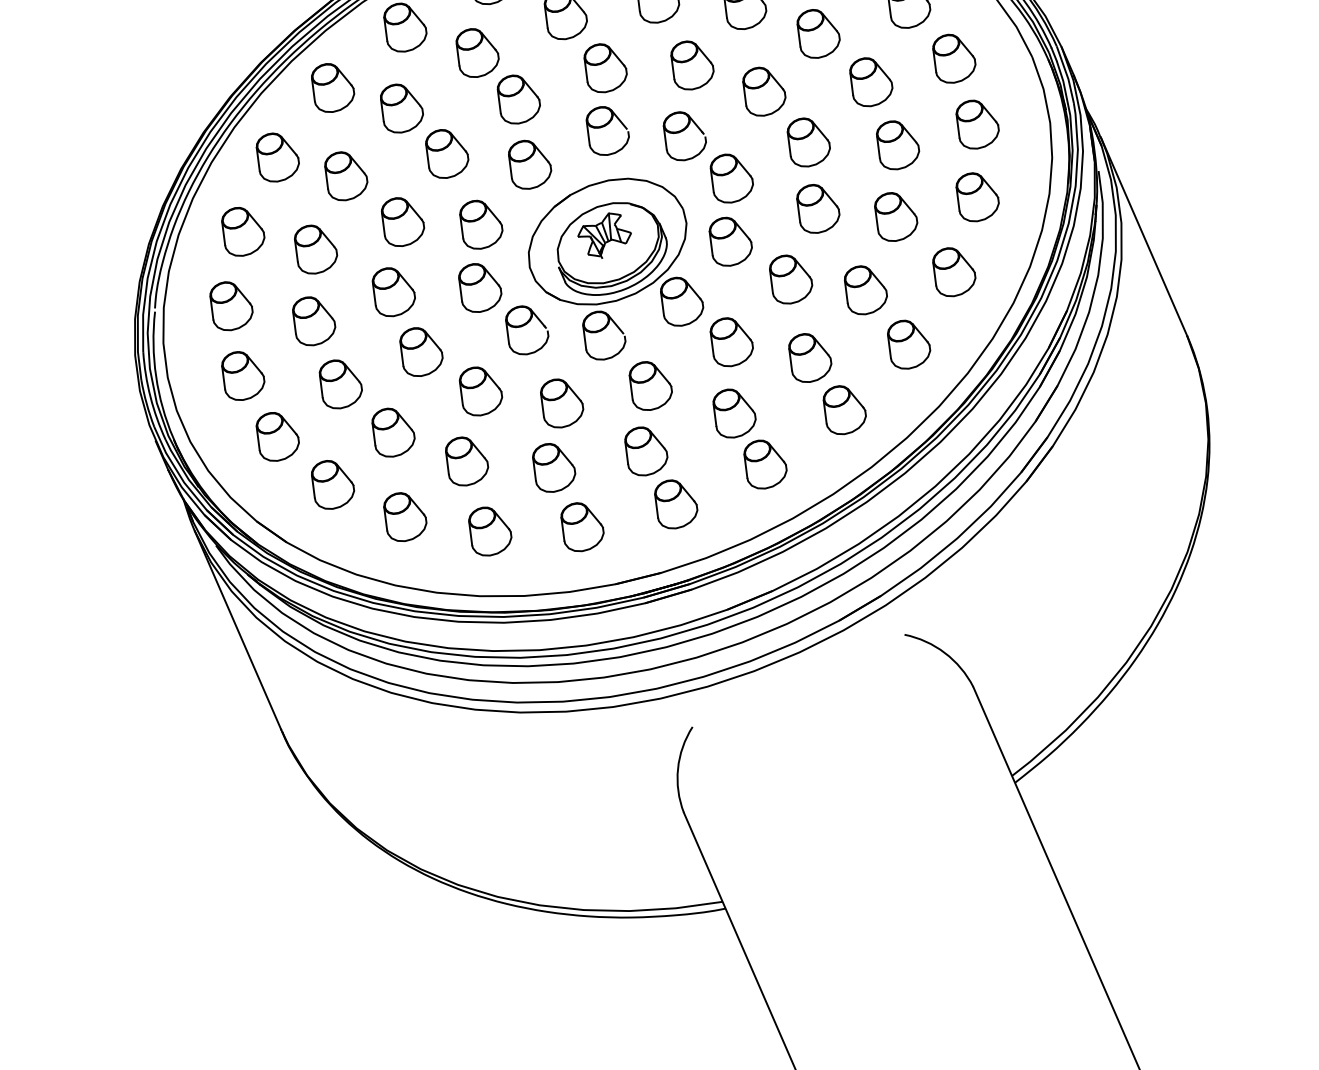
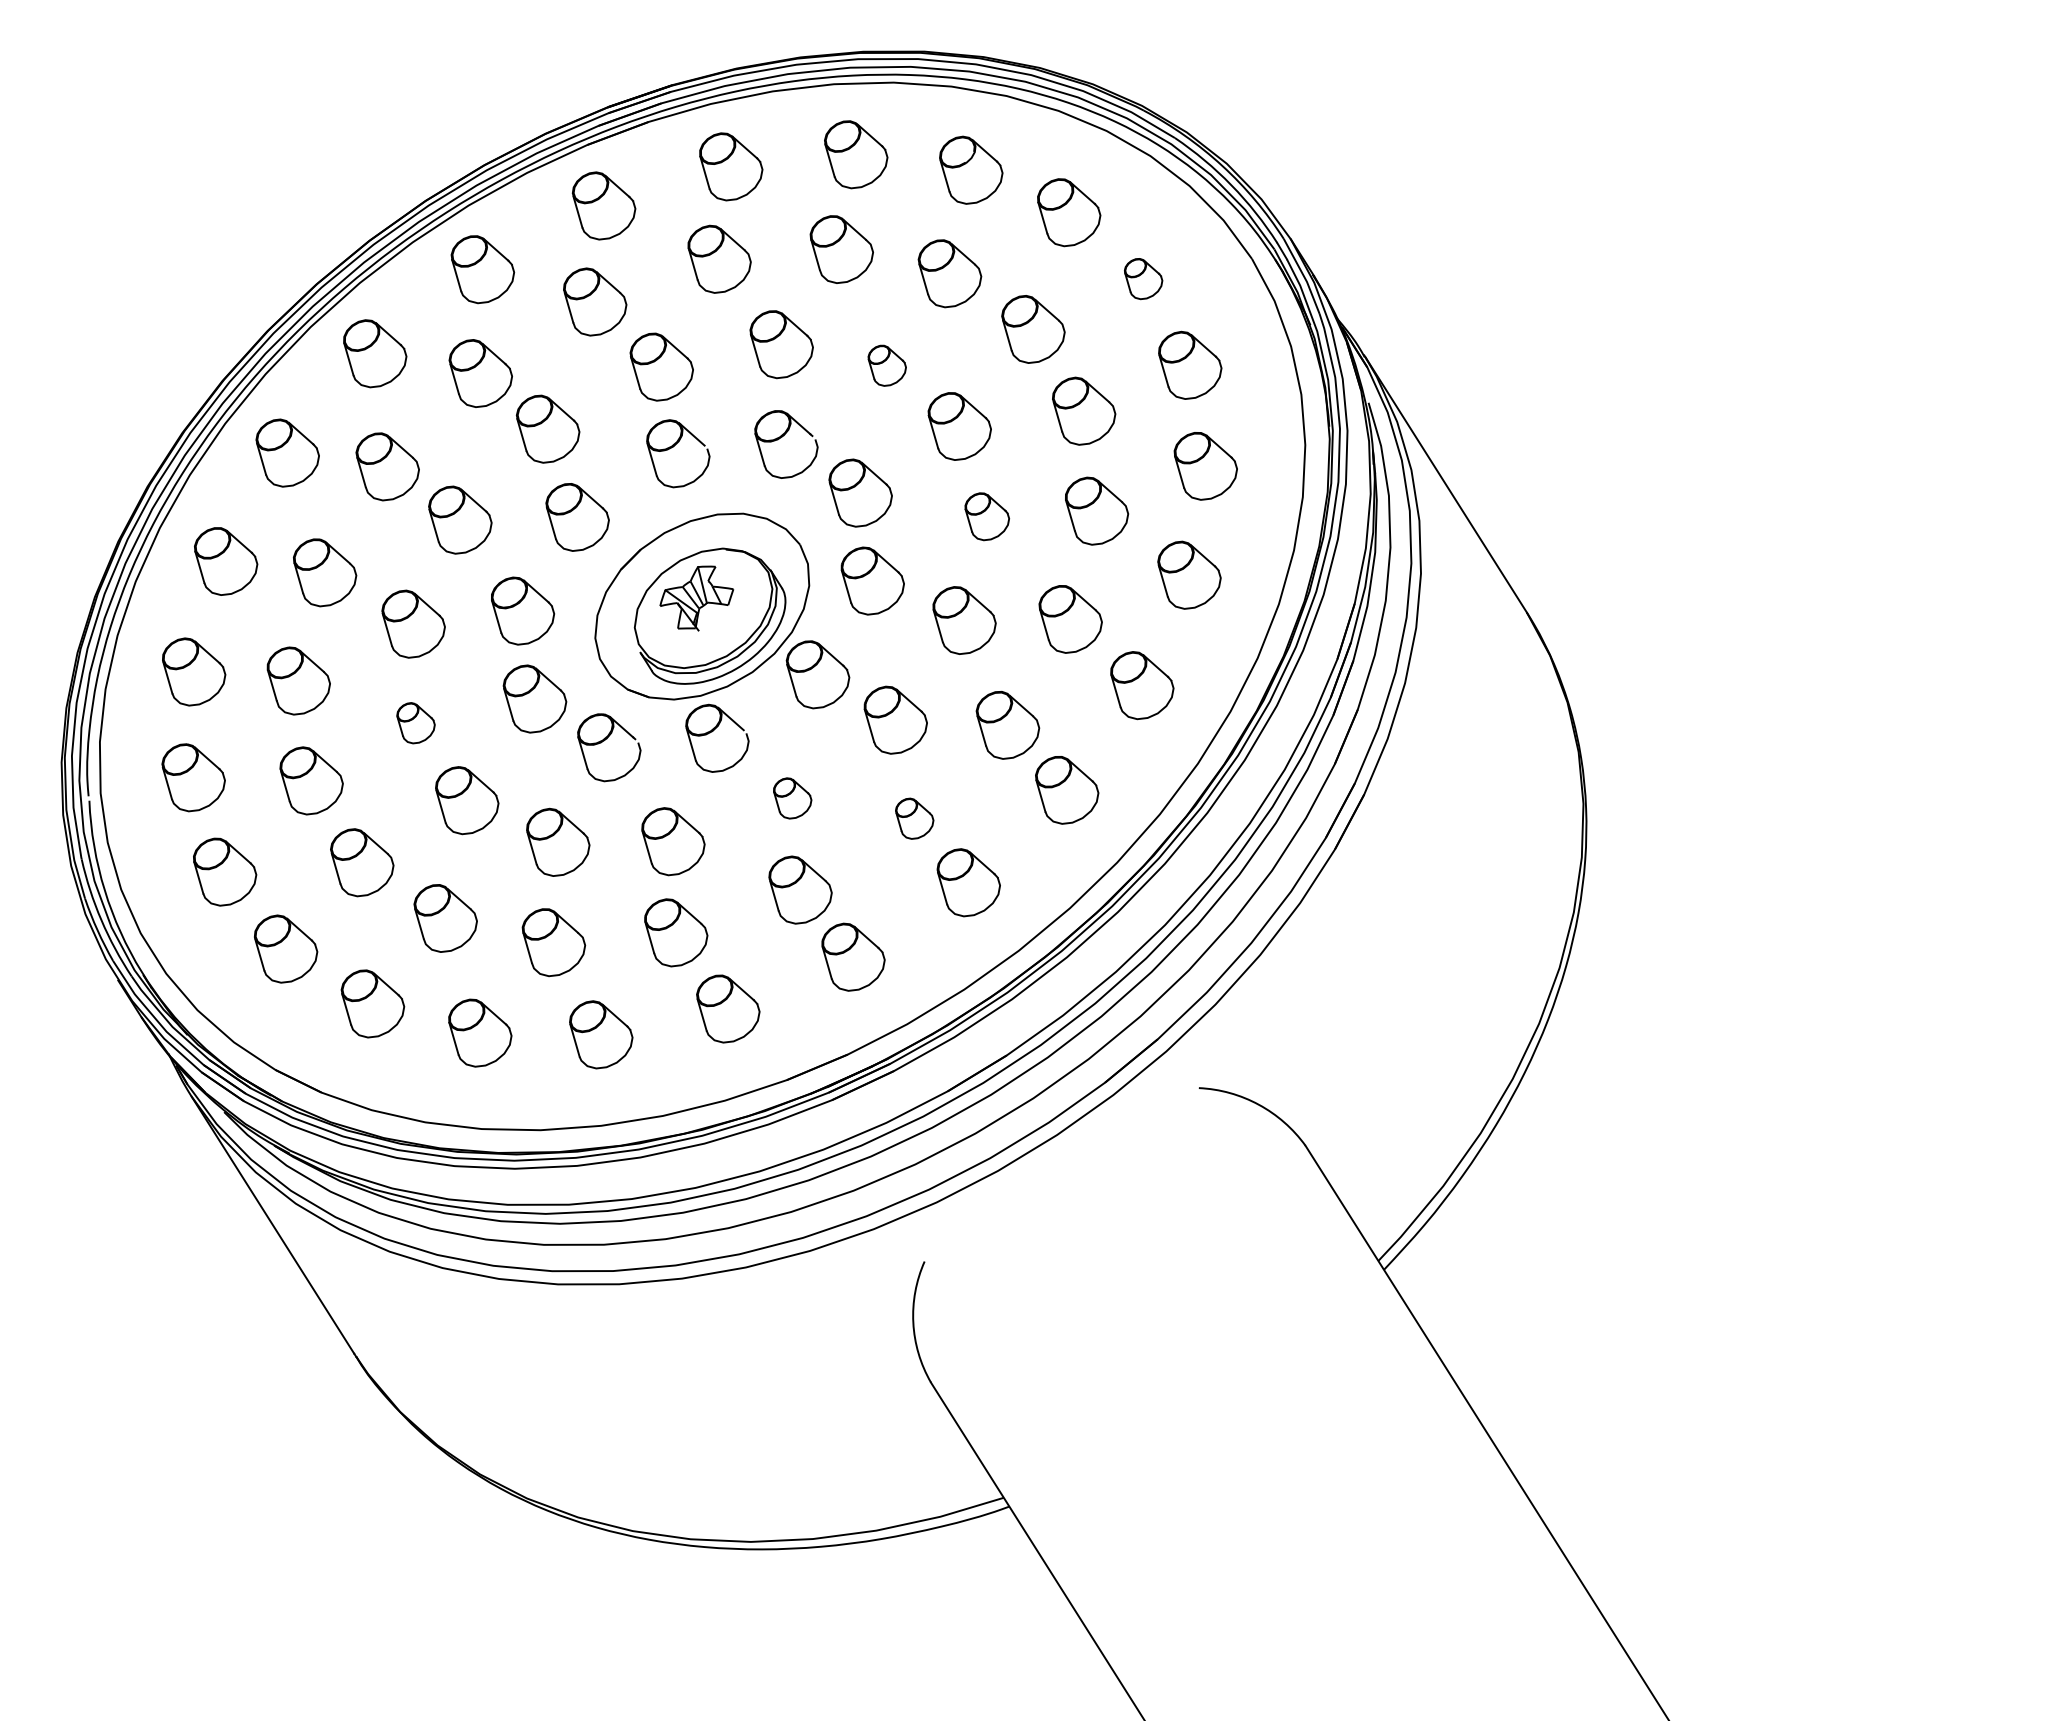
part: (953, 59) -> (1143, 278), size x0.6
part: (764, 92) -> (887, 365), size x0.6
part: (818, 209) -> (987, 516), size x0.7
part: (393, 292) -> (415, 722), size x0.6
part: (650, 386) -> (792, 798), size x0.6
part: (733, 414) -> (914, 818), size x0.6

